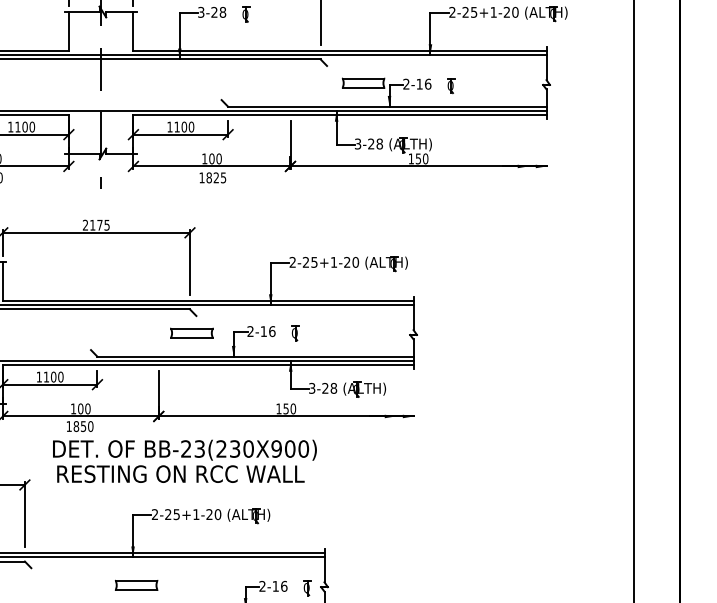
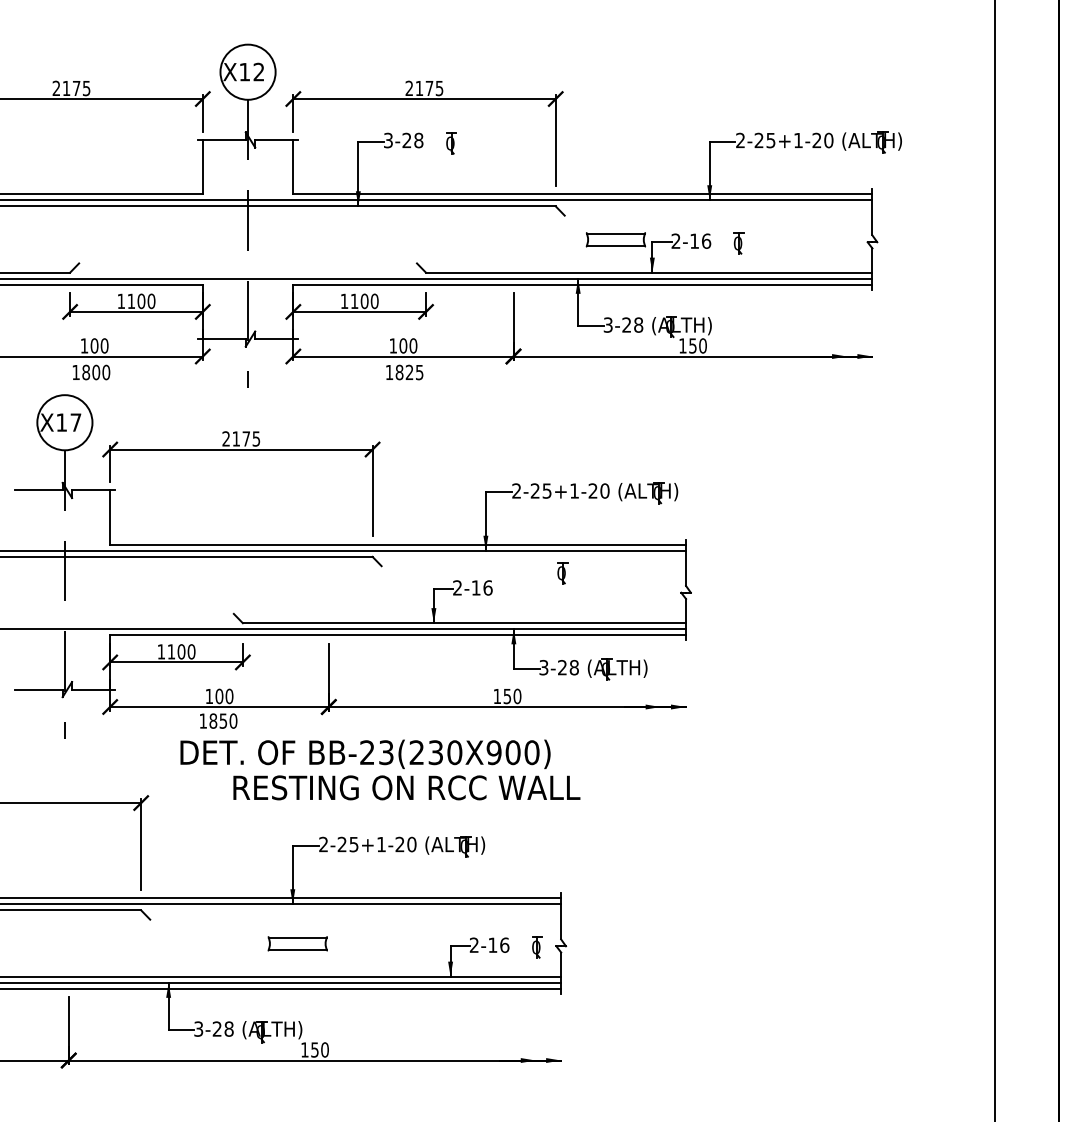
part: (192, 332) -> (375, 589), removed
part: (295, 333) -> (562, 573), moved
text: (180, 473) -> (406, 787), moved

